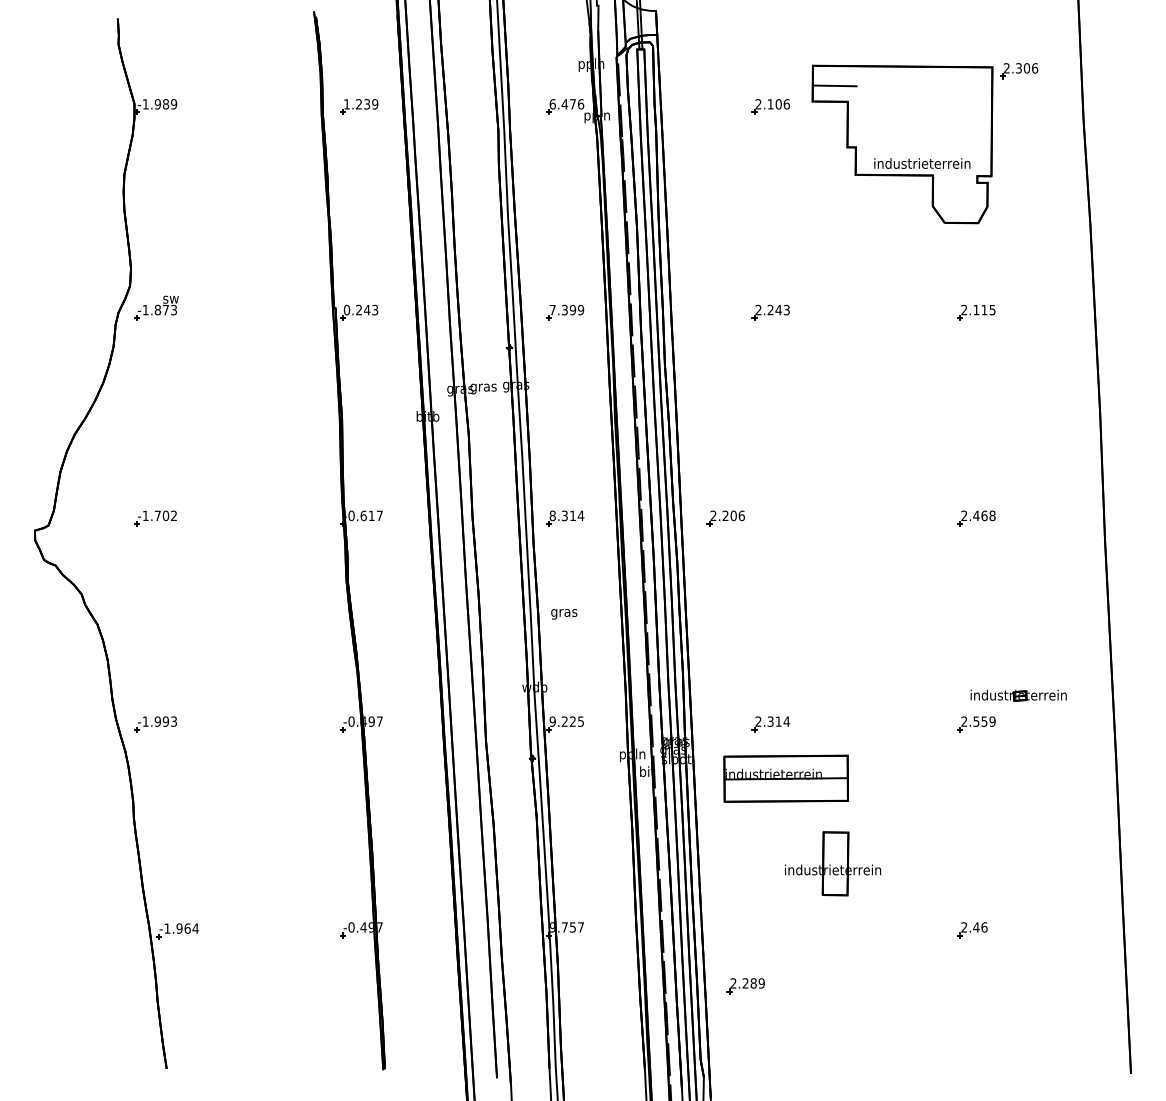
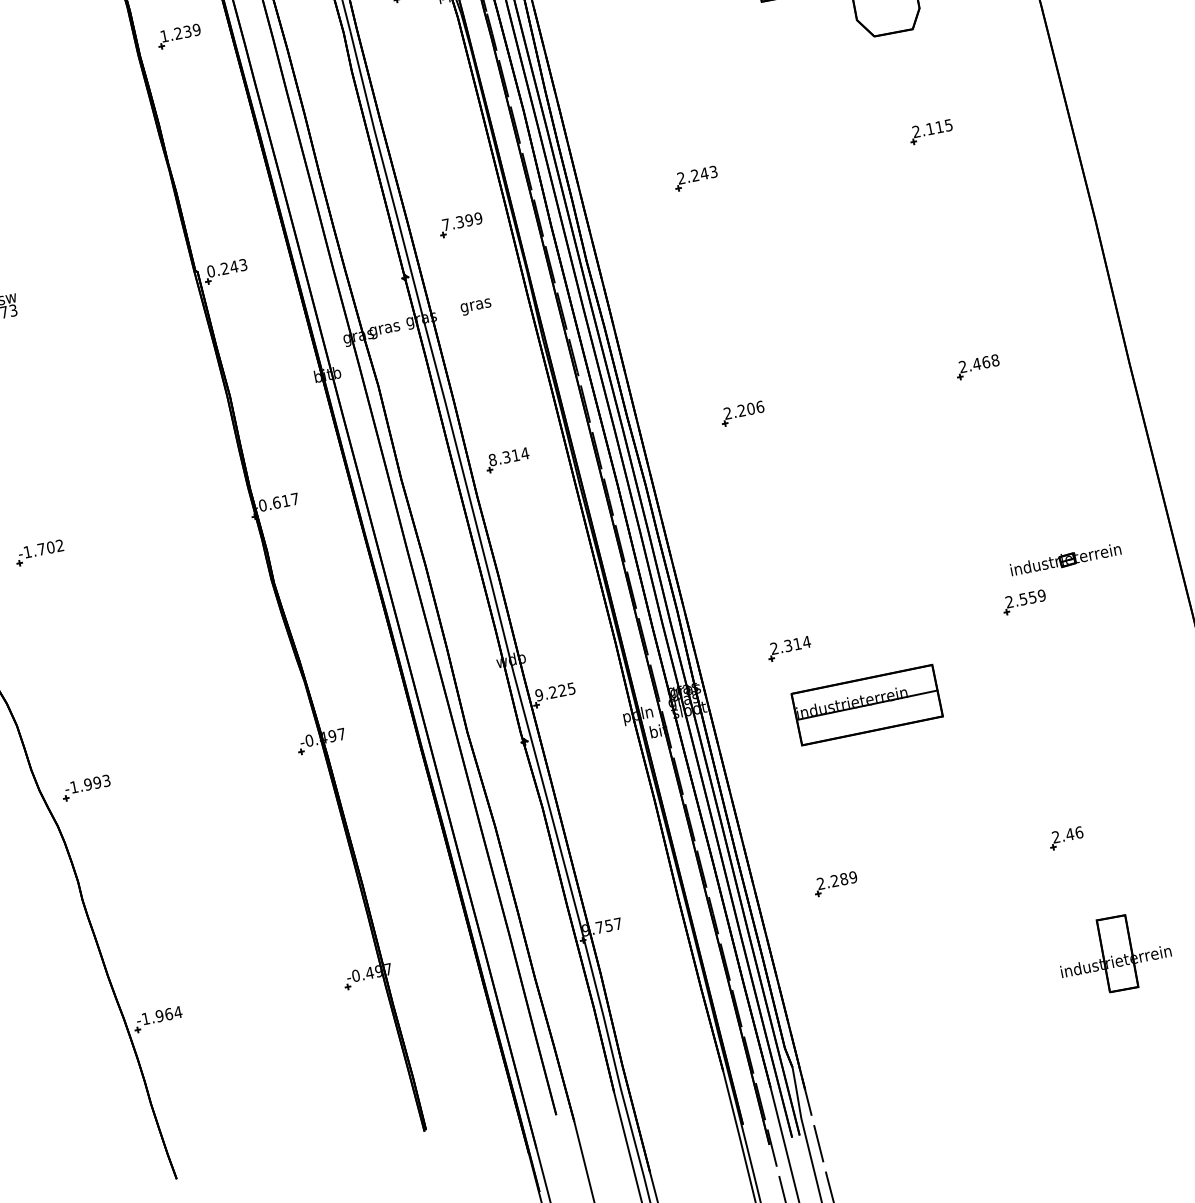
part: (725, 518) -> (742, 413), moved
text: (564, 614) -> (476, 307), moved
part: (785, 778) -> (866, 705), moved
part: (833, 863) -> (1115, 953), moved
part: (745, 986) -> (835, 884), moved

